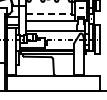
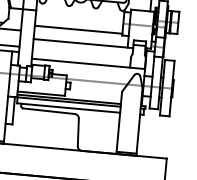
line: (48, 13) -> (77, 29), dashed -> solid

